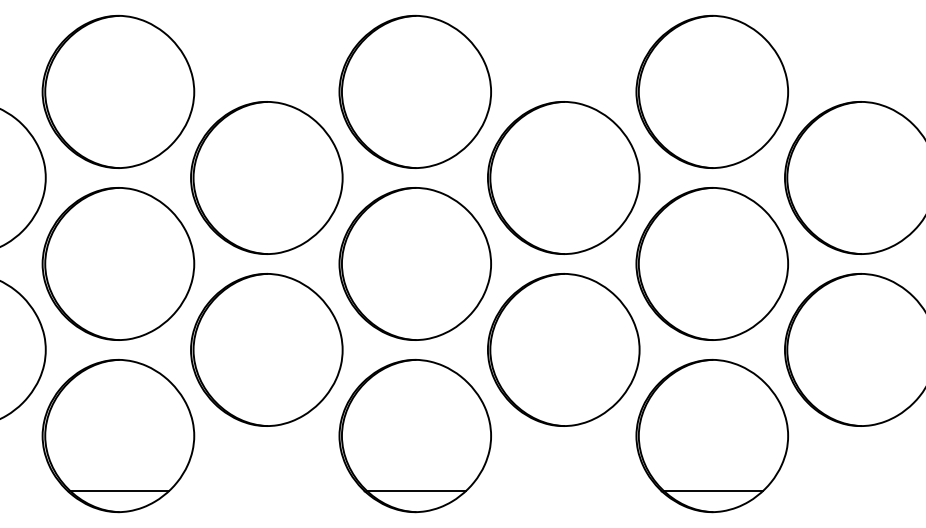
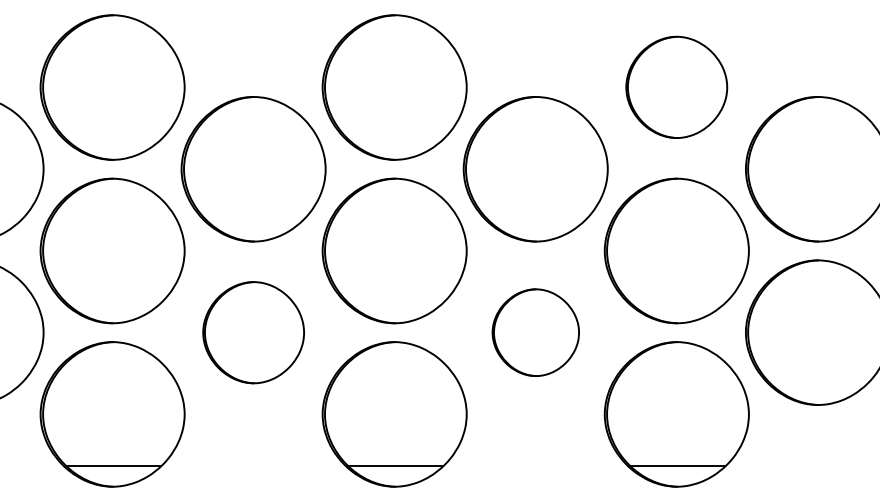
part: (711, 91) -> (676, 87), size x0.7
part: (266, 349) -> (253, 332), size x0.7
part: (563, 349) -> (535, 332), size x0.6

